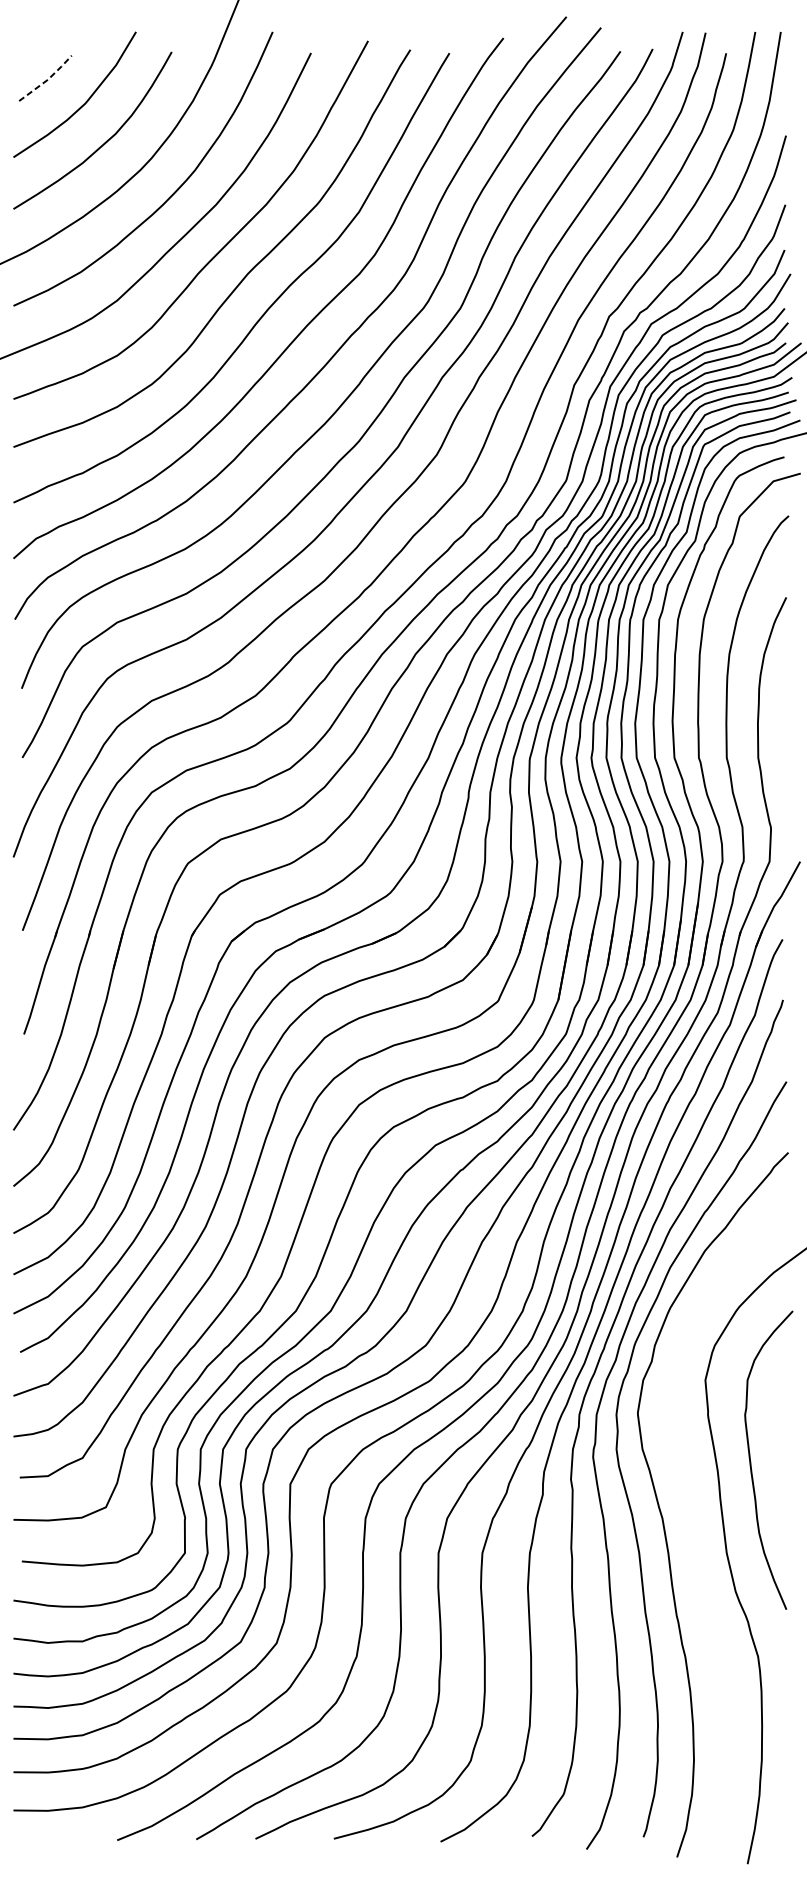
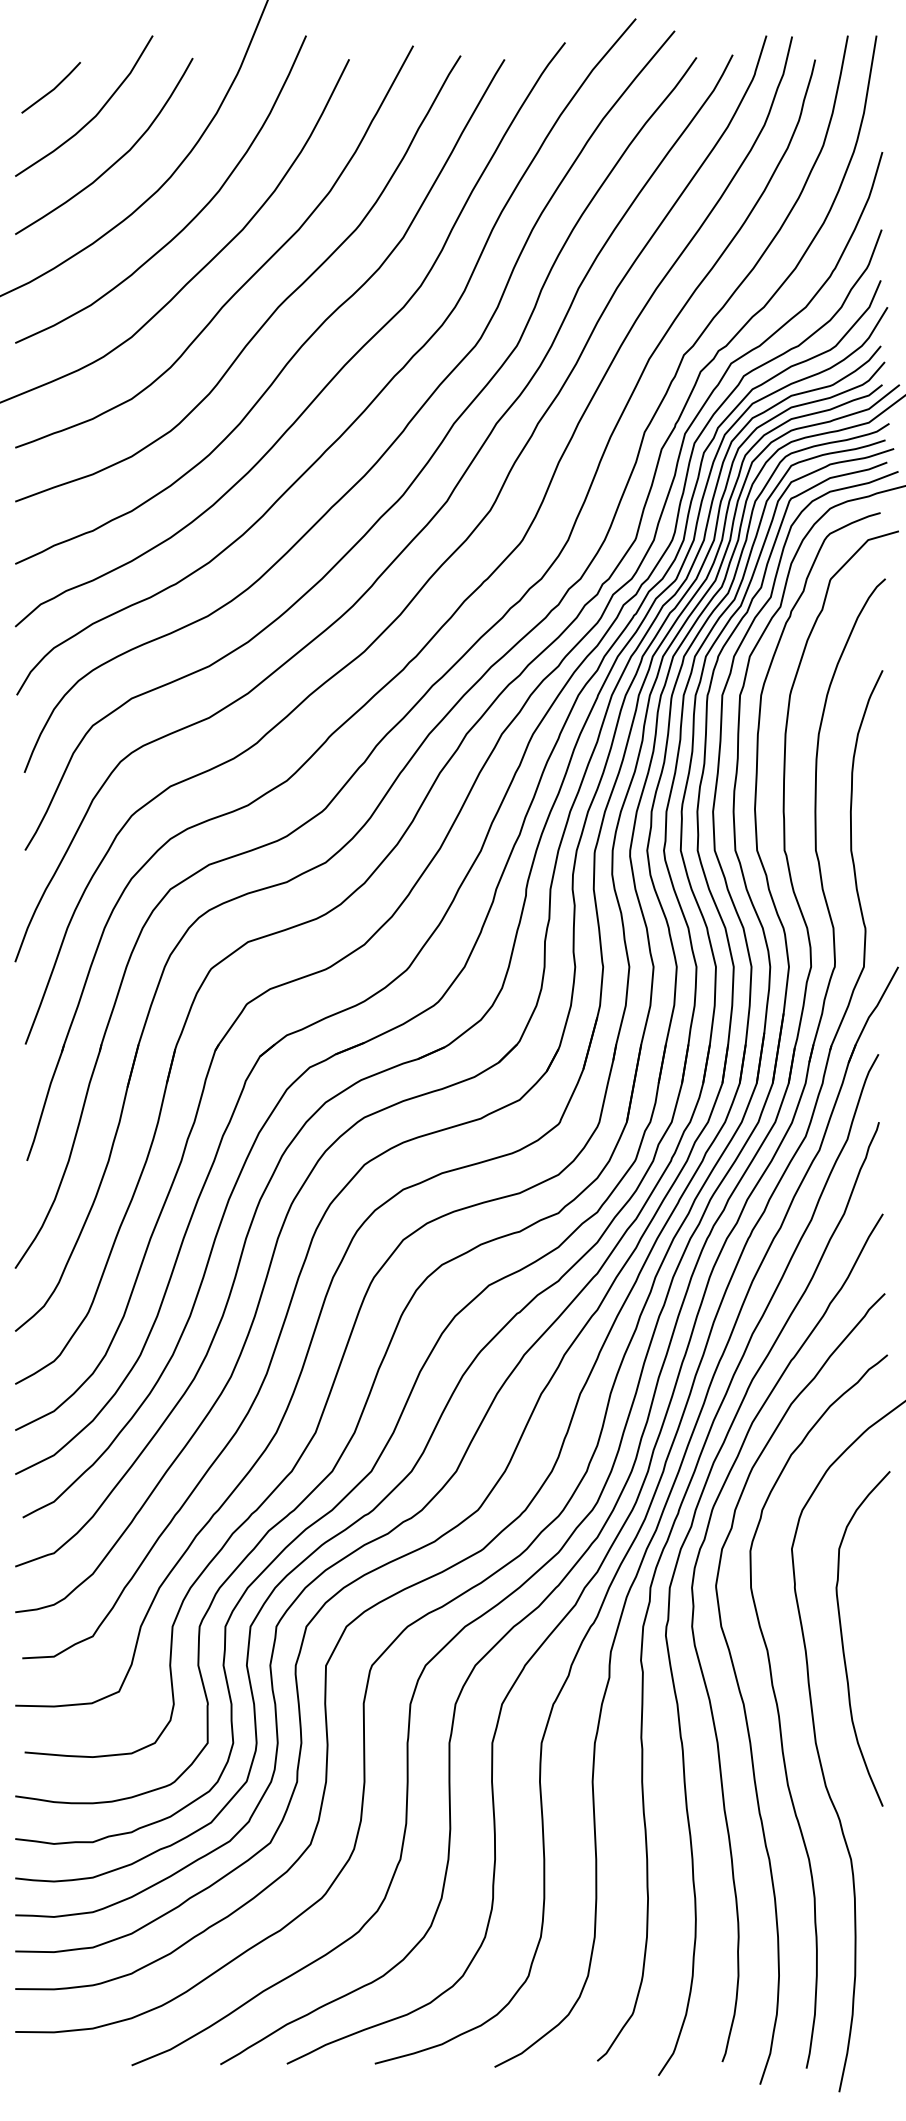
line: (48, 79) -> (54, 89), dashed -> solid
curve: (695, 1531) -> (780, 1718), added

